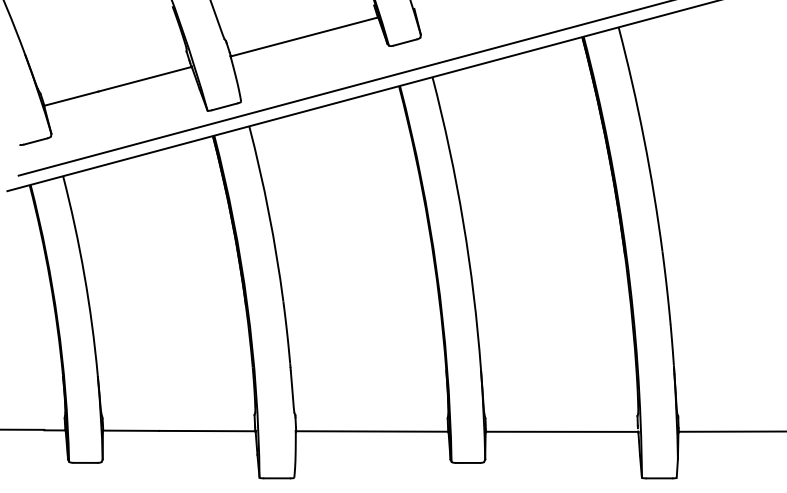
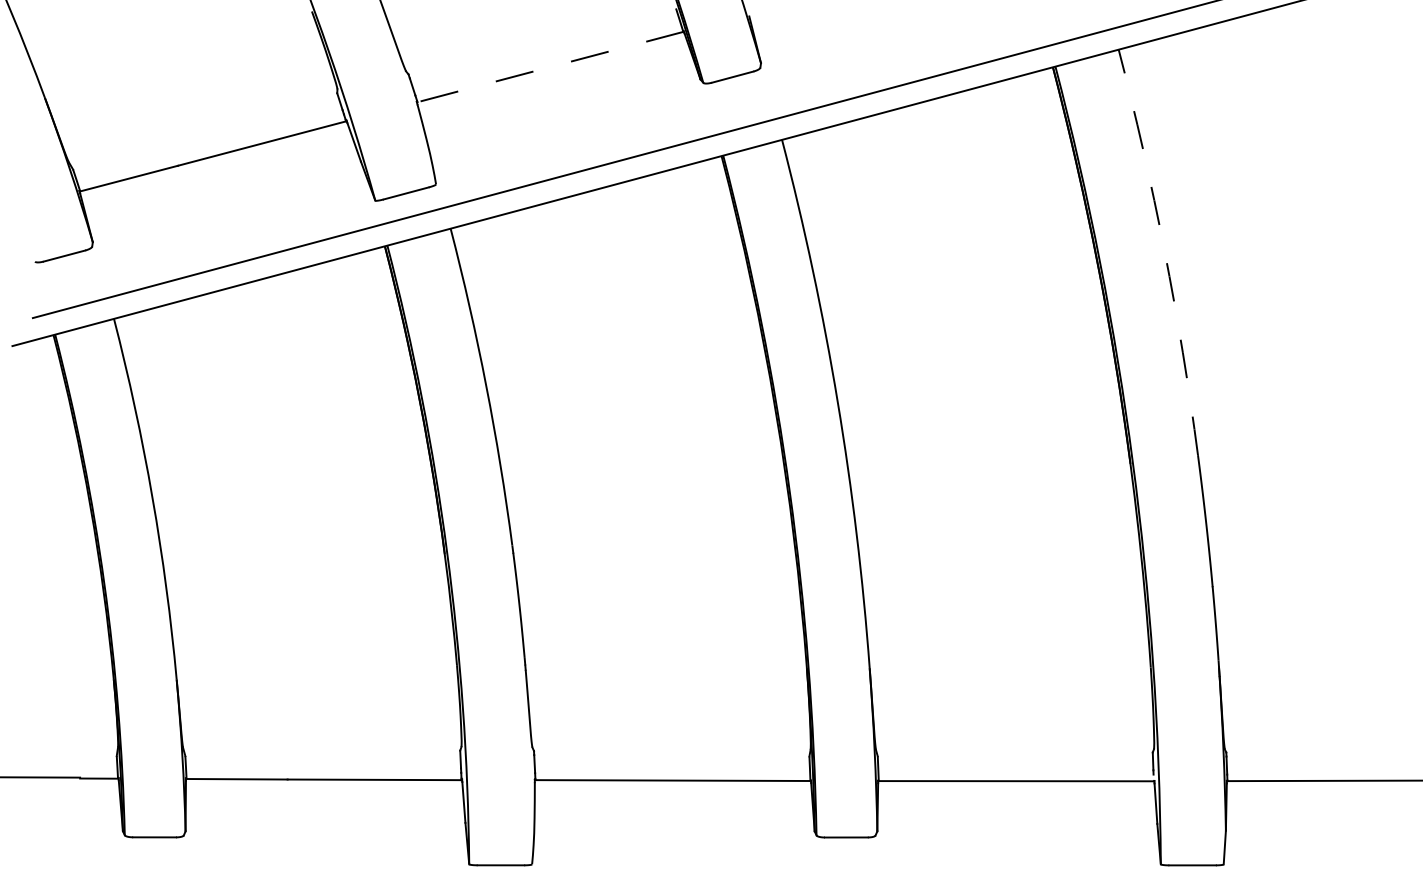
line: (303, 37) -> (548, 68), solid -> dashed
arc: (644, 138) -> (1165, 250), solid -> dashed

